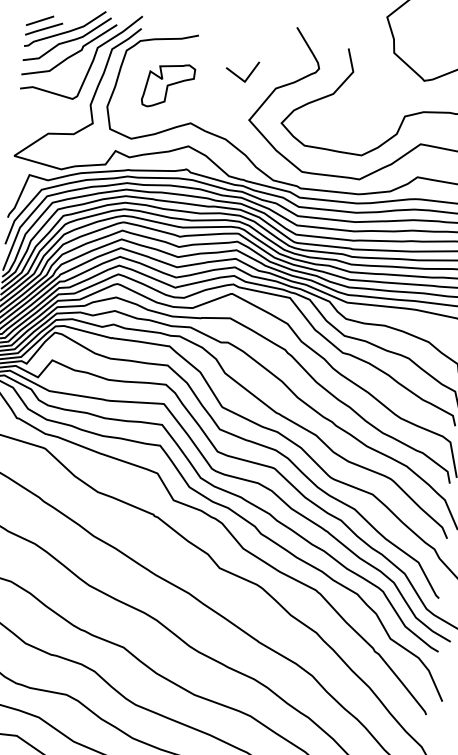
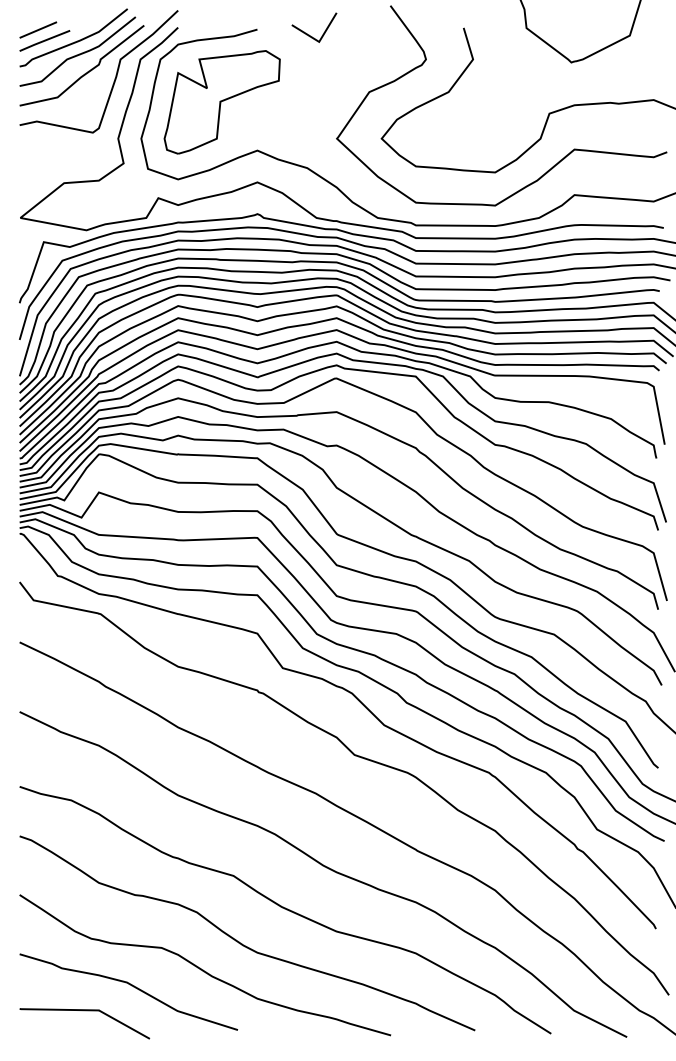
line: (238, 75) -> (309, 34), moved
part: (167, 85) -> (221, 102), size x1.67

